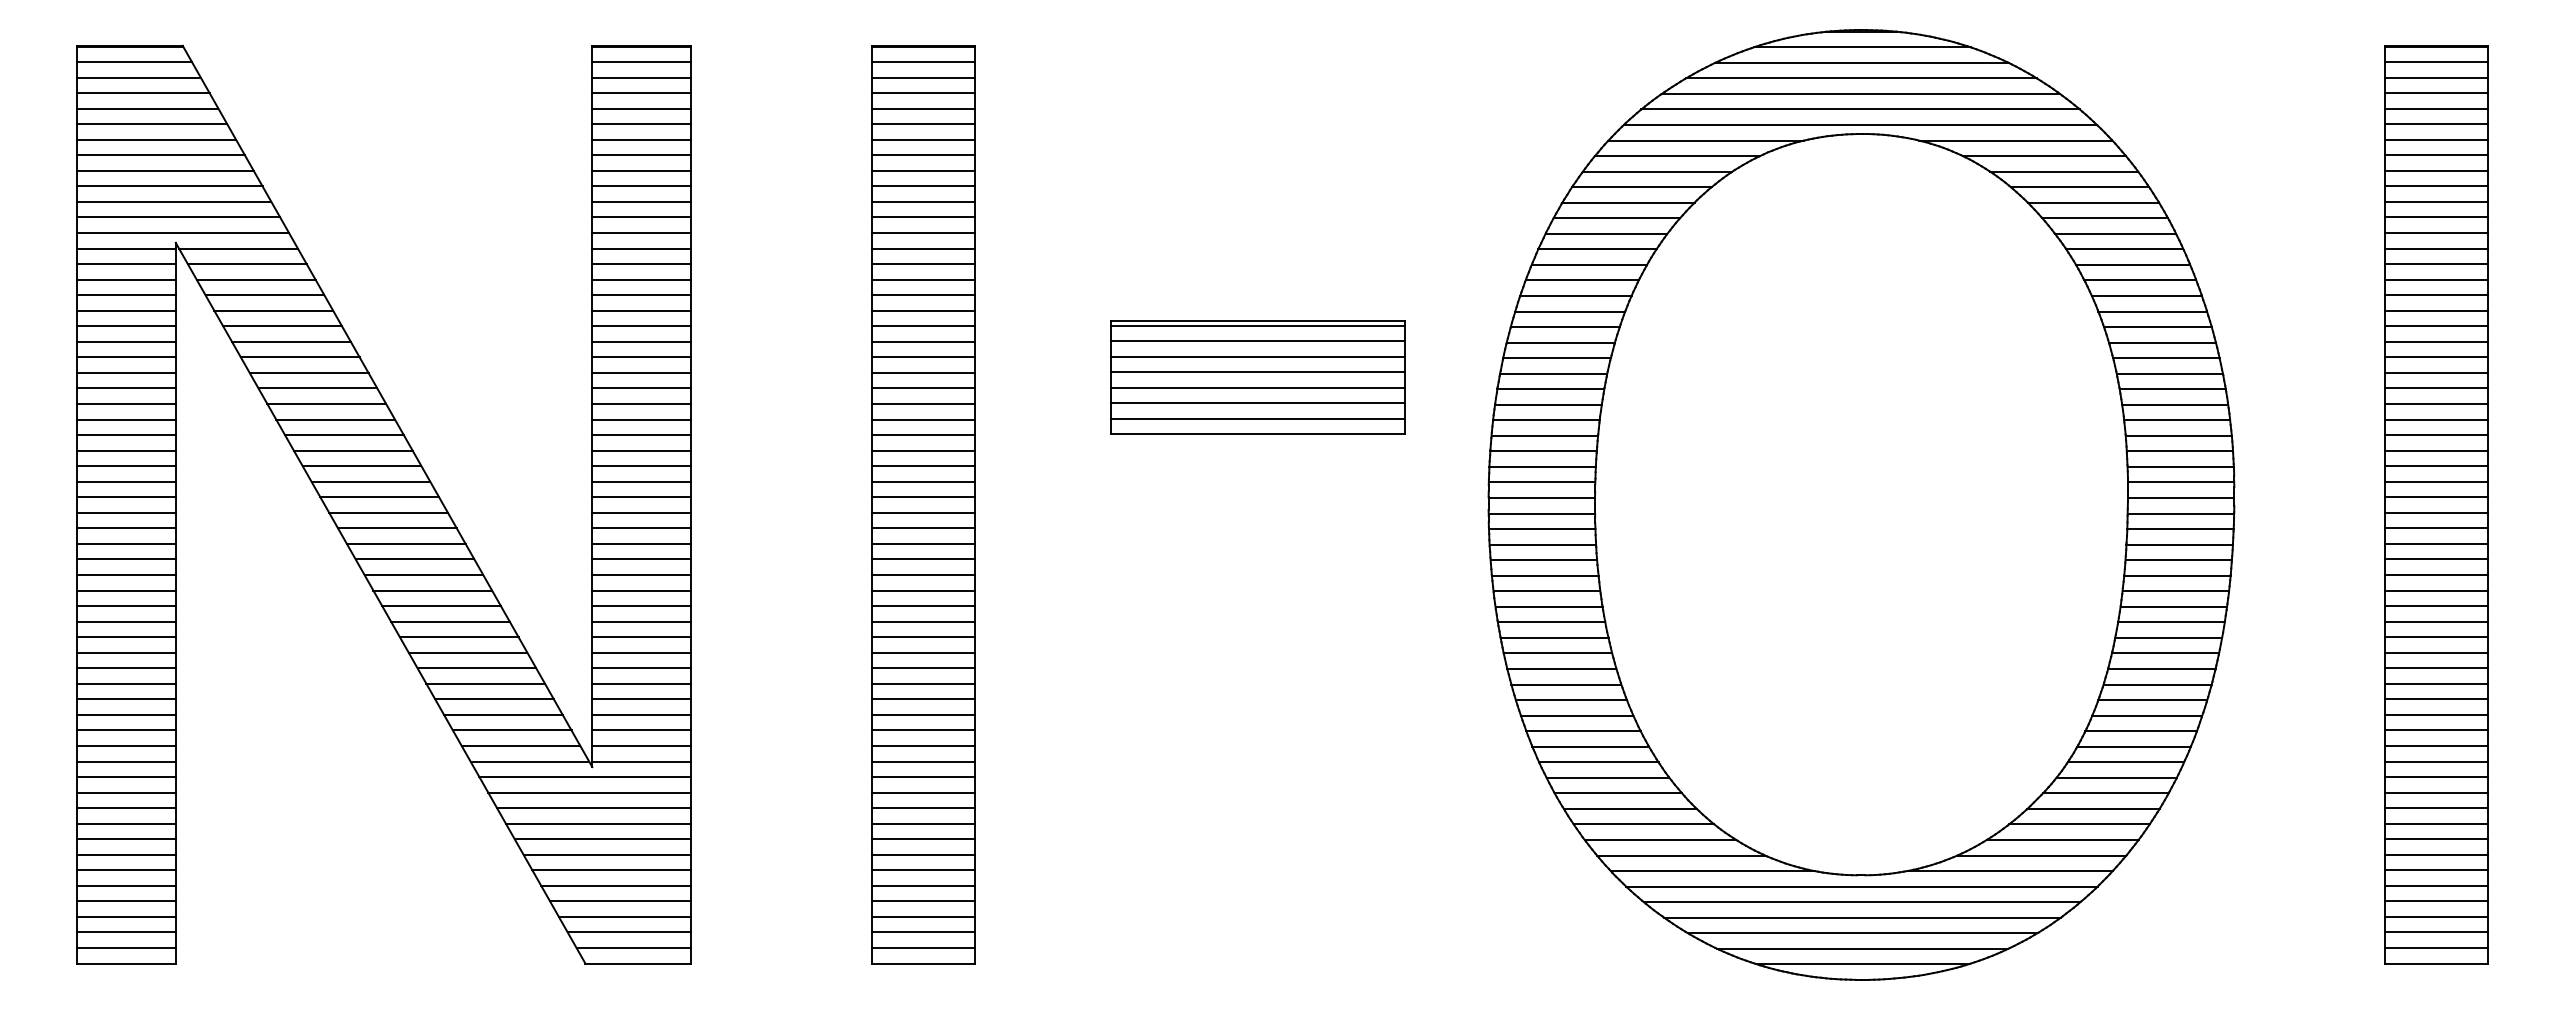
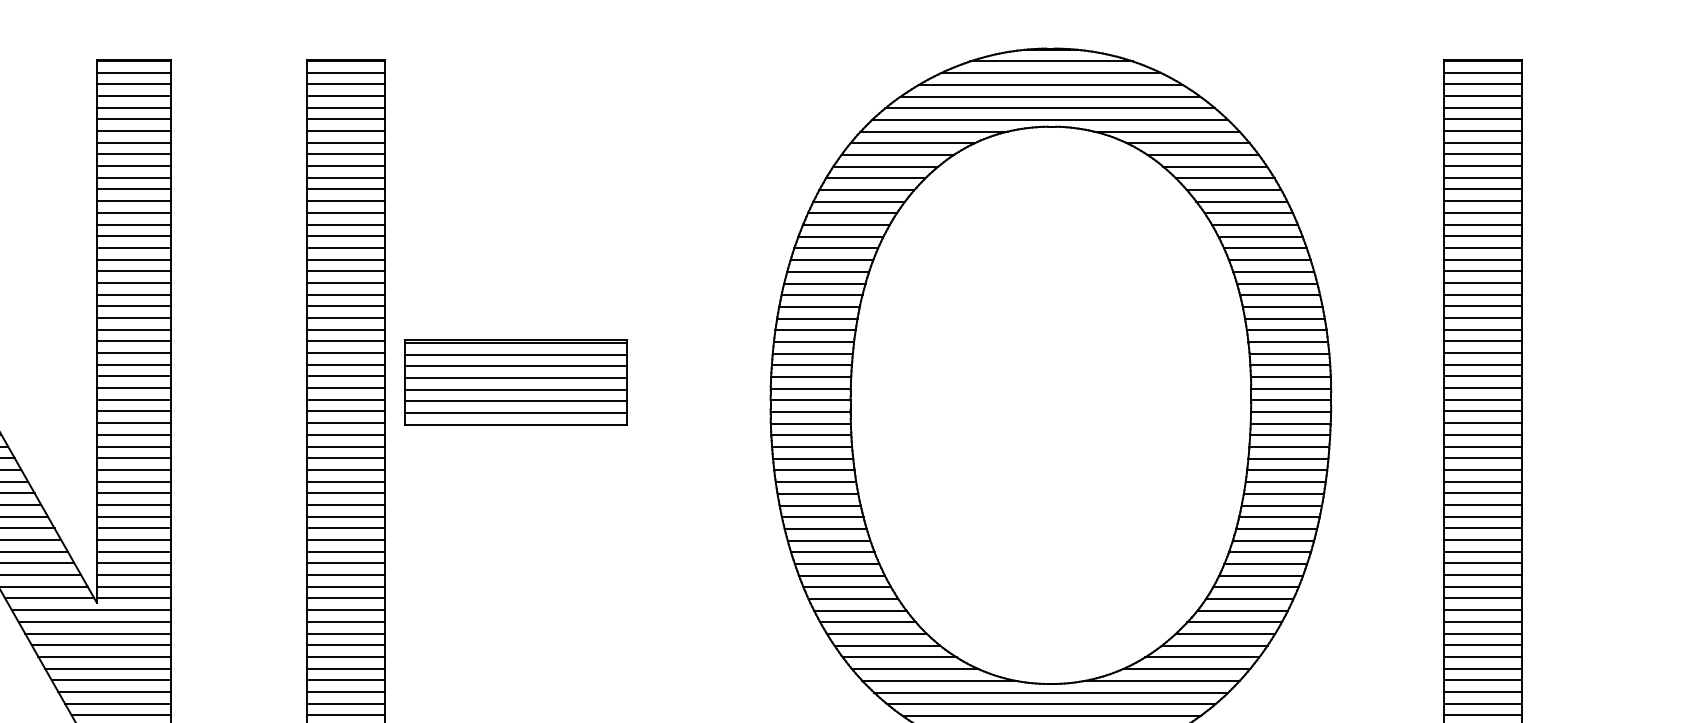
part: (1257, 377) -> (515, 381), moved

